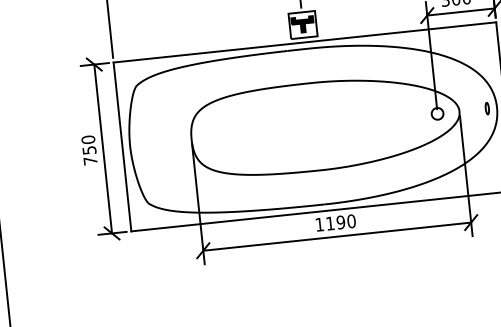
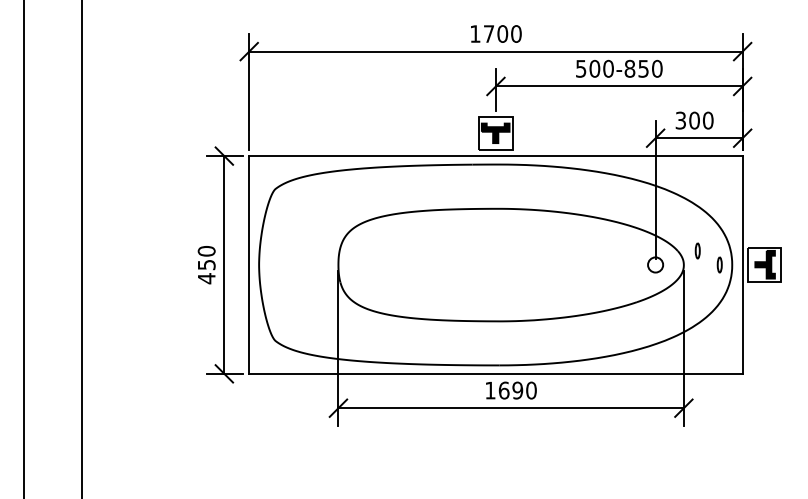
part: (468, 99) -> (697, 250), added
text: (90, 160) -> (206, 278), 750 -> 450
text: (329, 223) -> (503, 390), 1190 -> 1690

